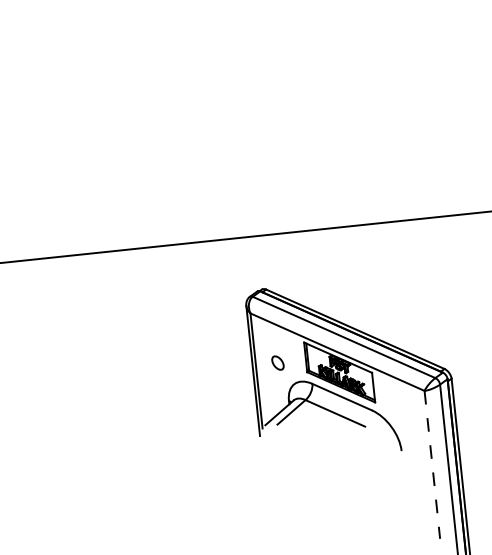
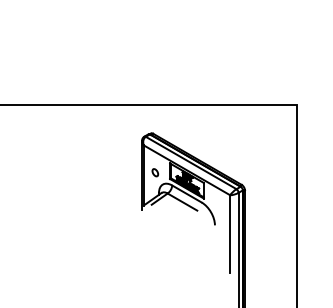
line: (432, 465) -> (230, 234), dashed -> solid

